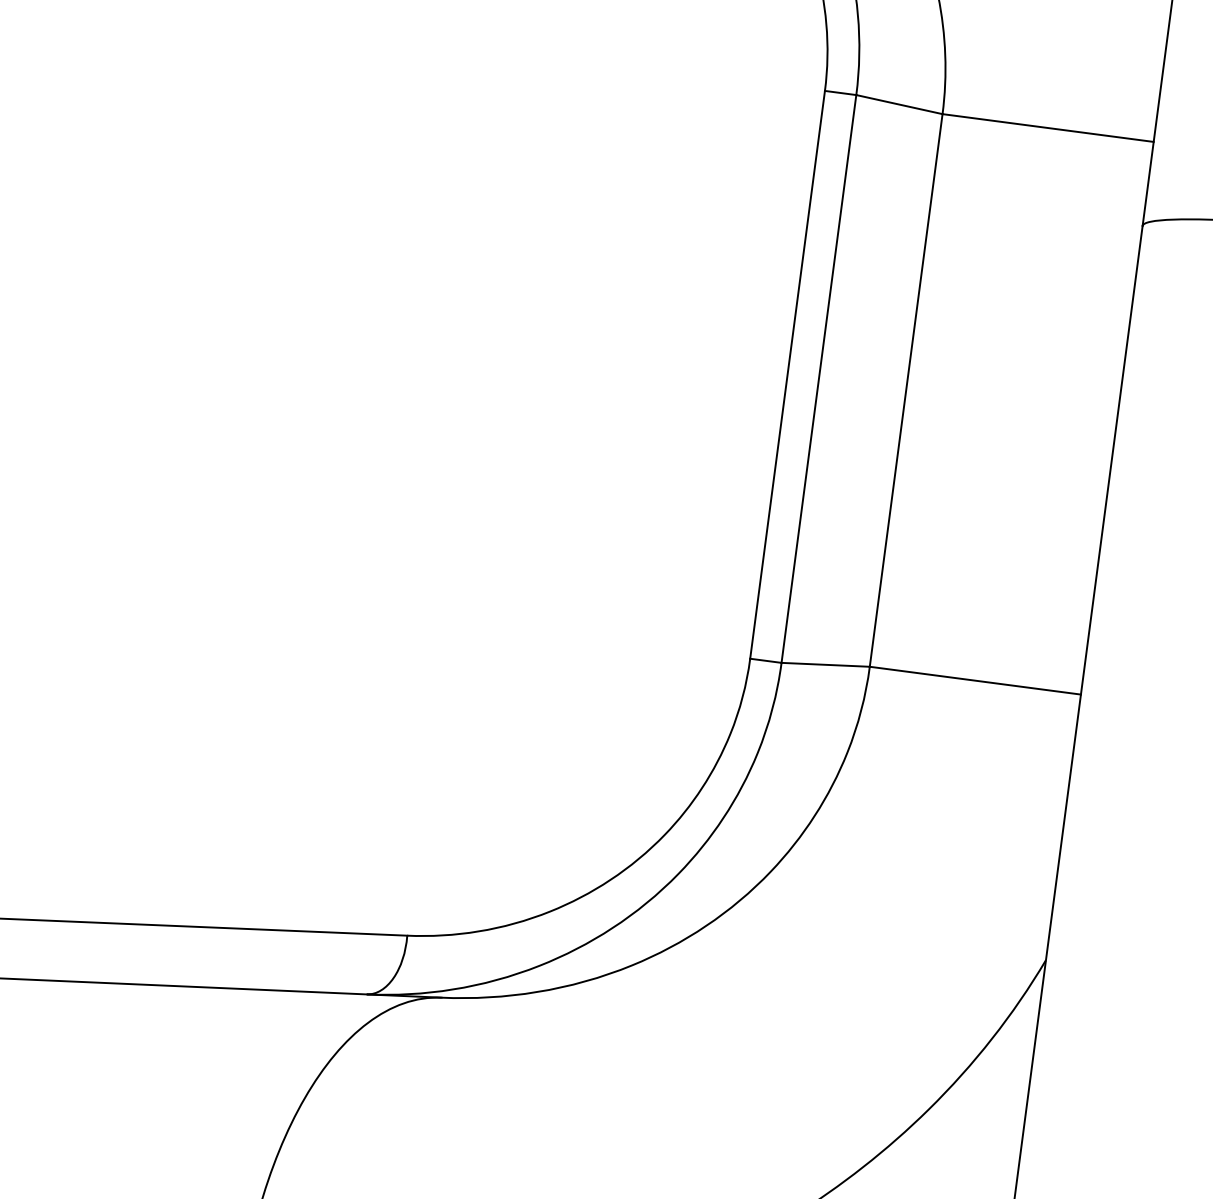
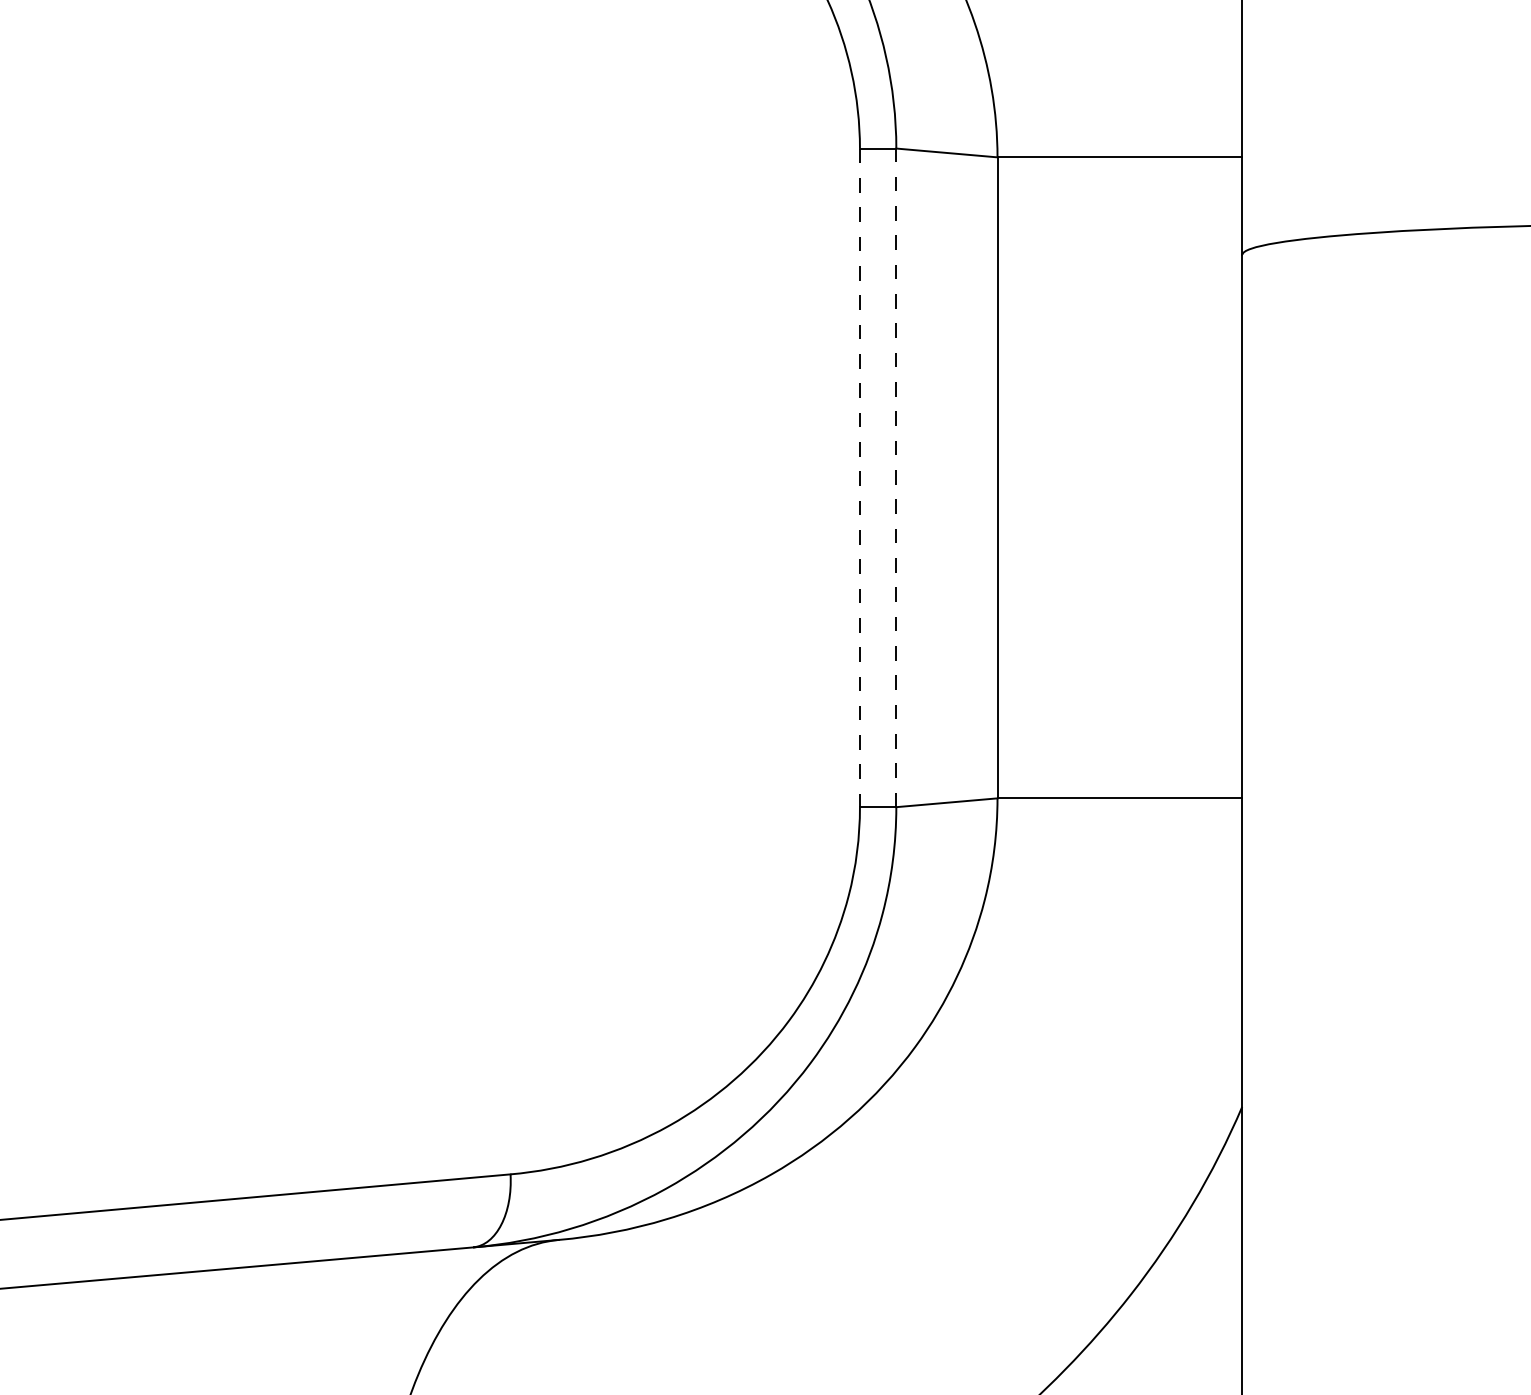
line: (787, 375) -> (859, 478), solid -> dashed
line: (819, 378) -> (896, 477), solid -> dashed

